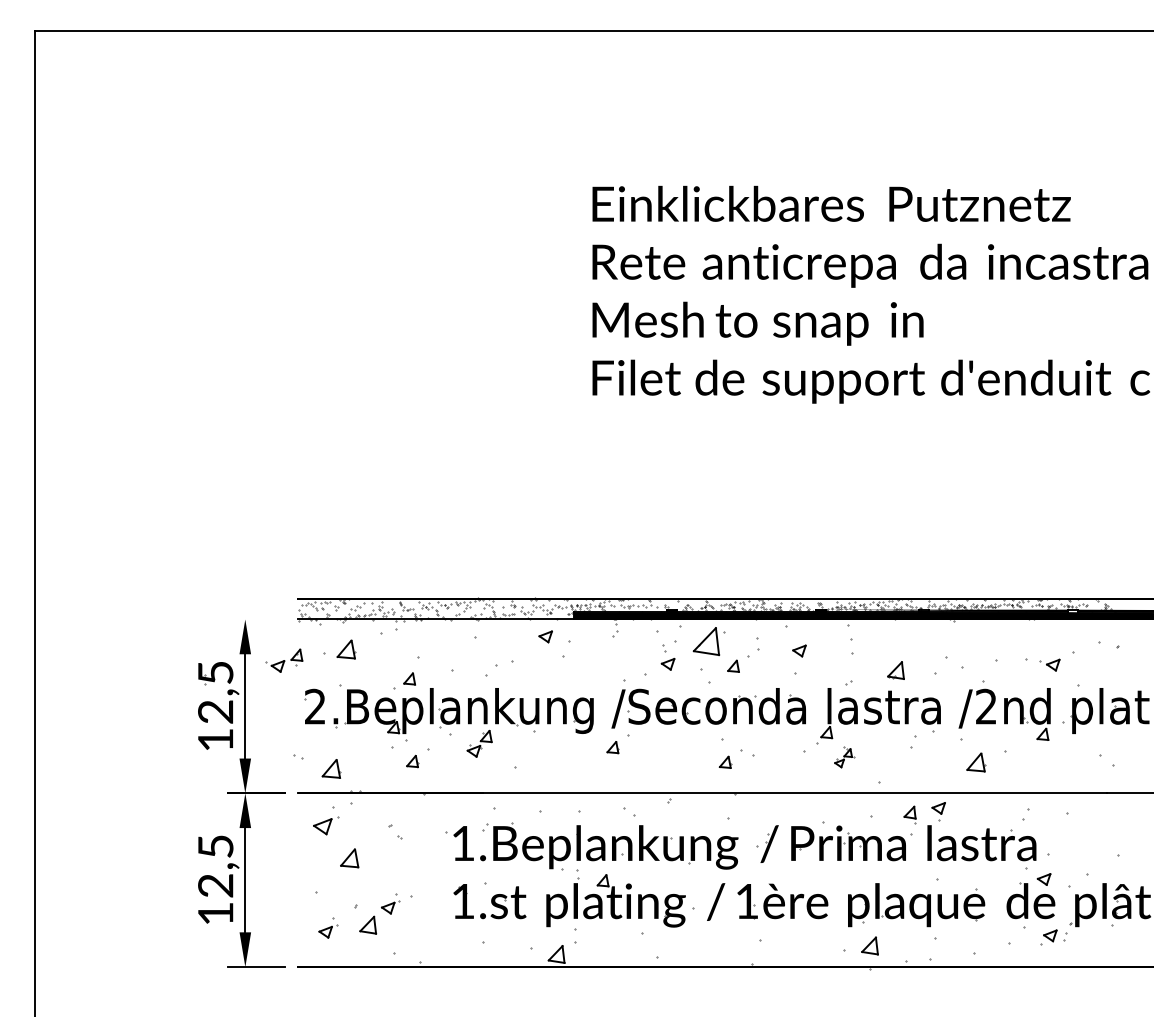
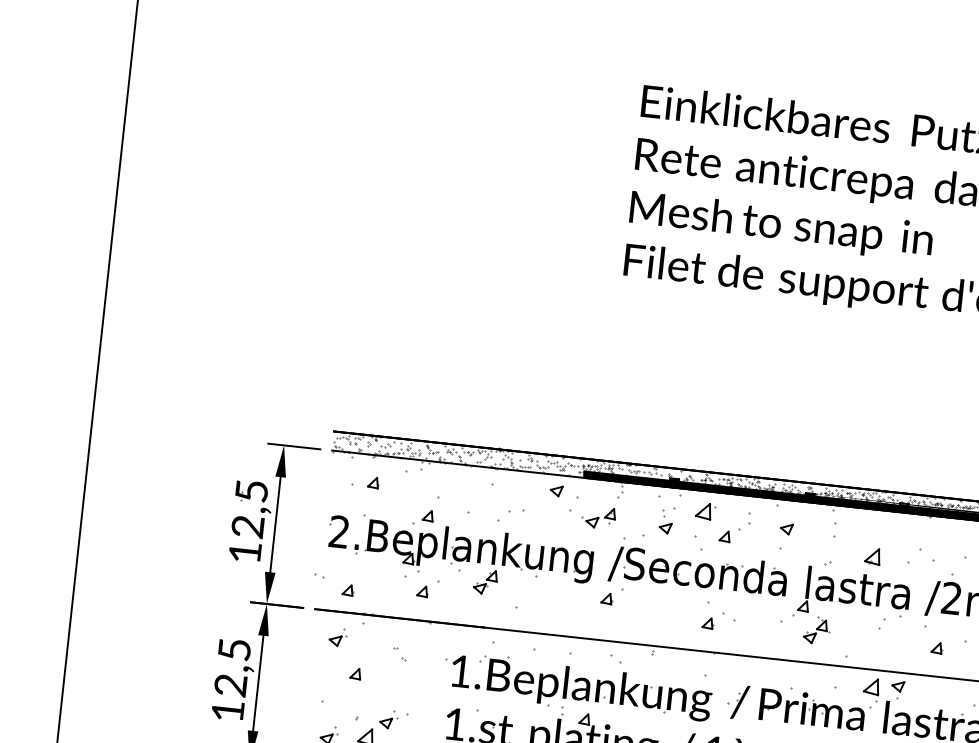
line: (256, 619) -> (294, 446), added
part: (709, 640) -> (705, 510), size x0.62
part: (346, 649) -> (373, 482), size x0.62
part: (284, 660) -> (598, 517), moved
part: (844, 757) -> (817, 630), size x1.43
part: (976, 761) -> (937, 647), size x0.62
part: (331, 768) -> (347, 589), size x0.62
part: (909, 814) -> (870, 689), size x1.43
part: (326, 820) -> (338, 636), size x0.71
part: (349, 858) -> (355, 673), size x0.62

